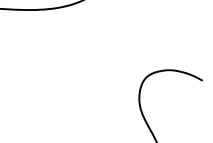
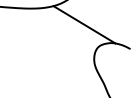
line: (122, 37) -> (84, 24), added

